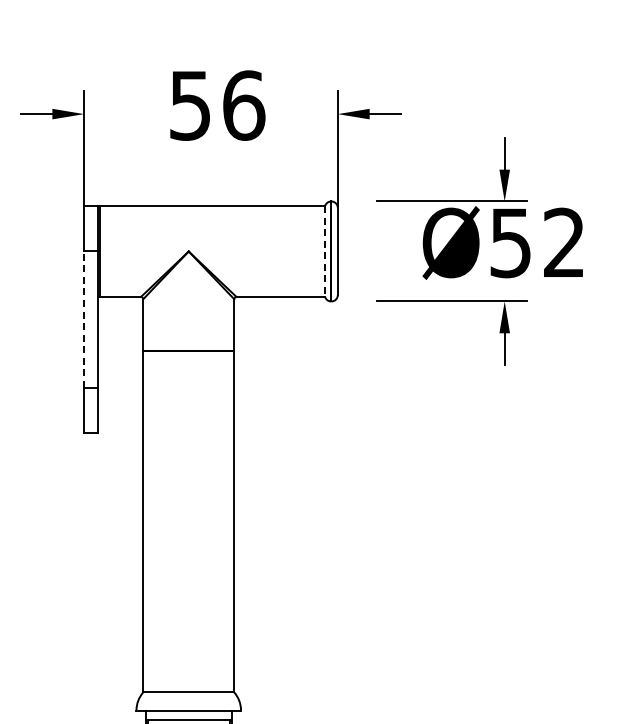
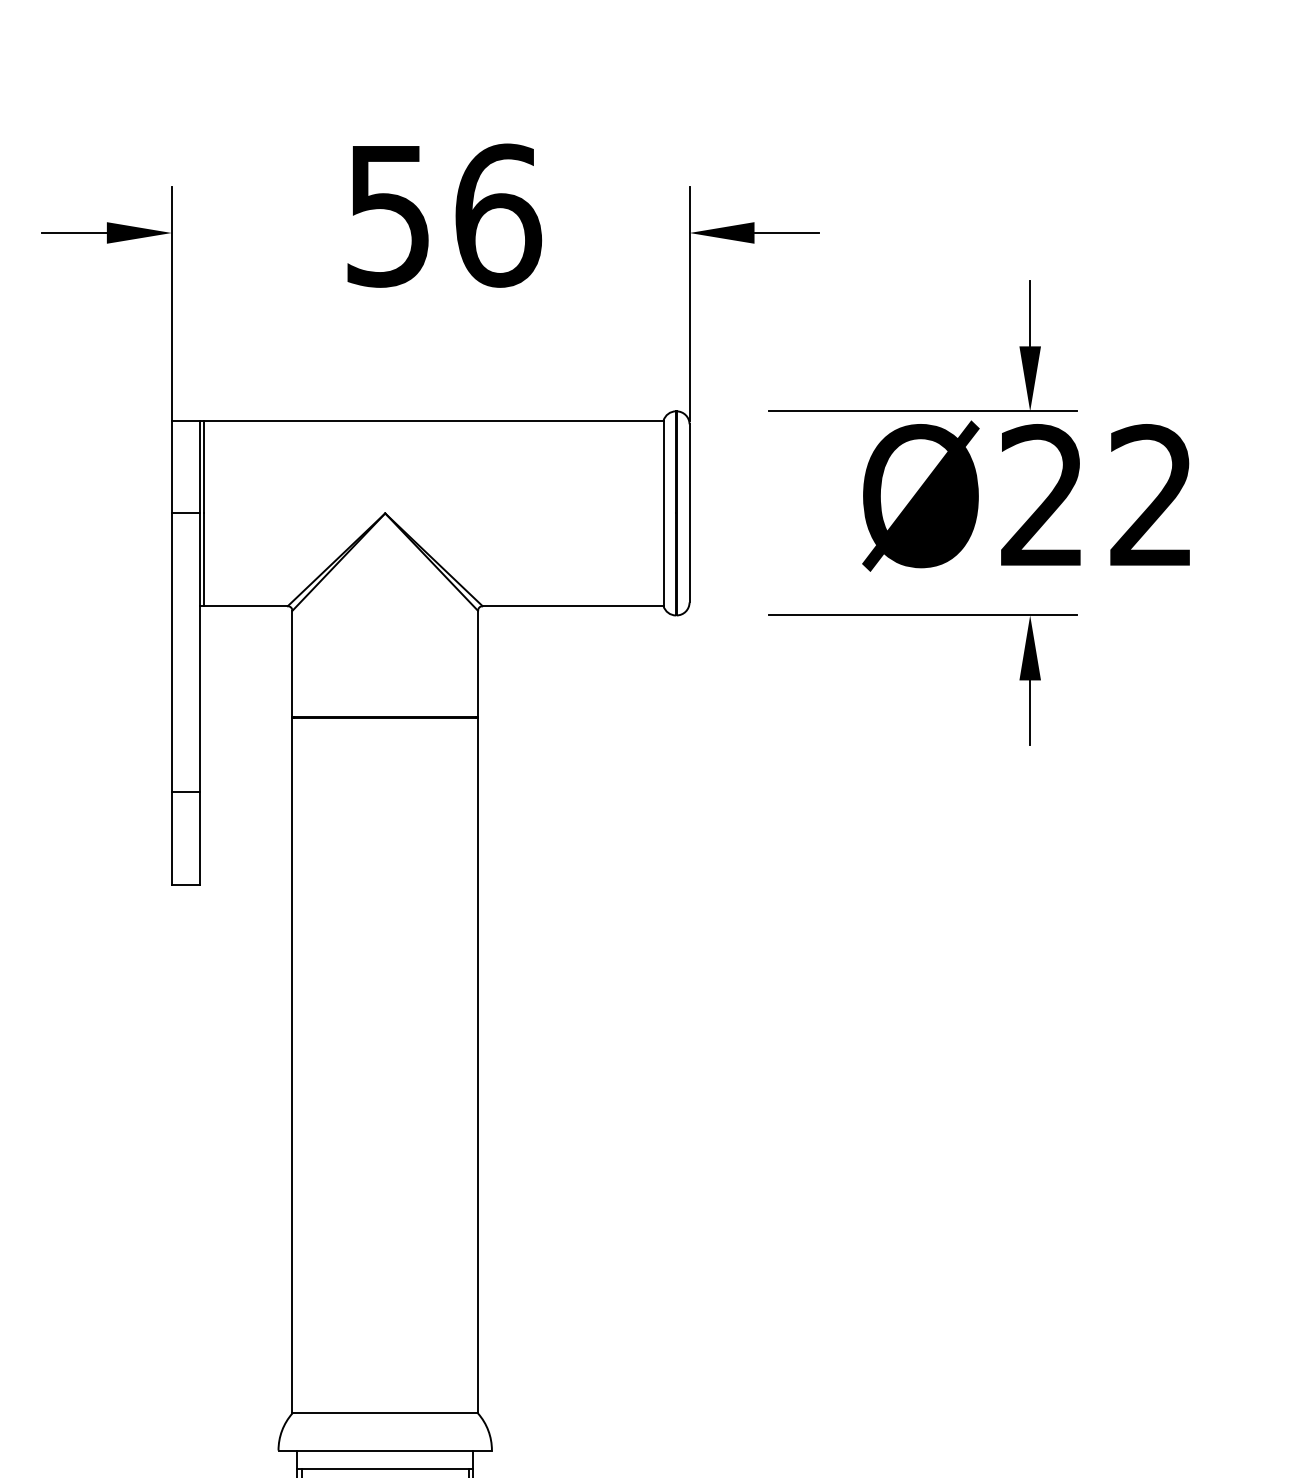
text: (510, 242) -> (1042, 495), Ø52 -> Ø22
line: (325, 251) -> (664, 513), dashed -> solid
line: (84, 319) -> (172, 652), dashed -> solid

